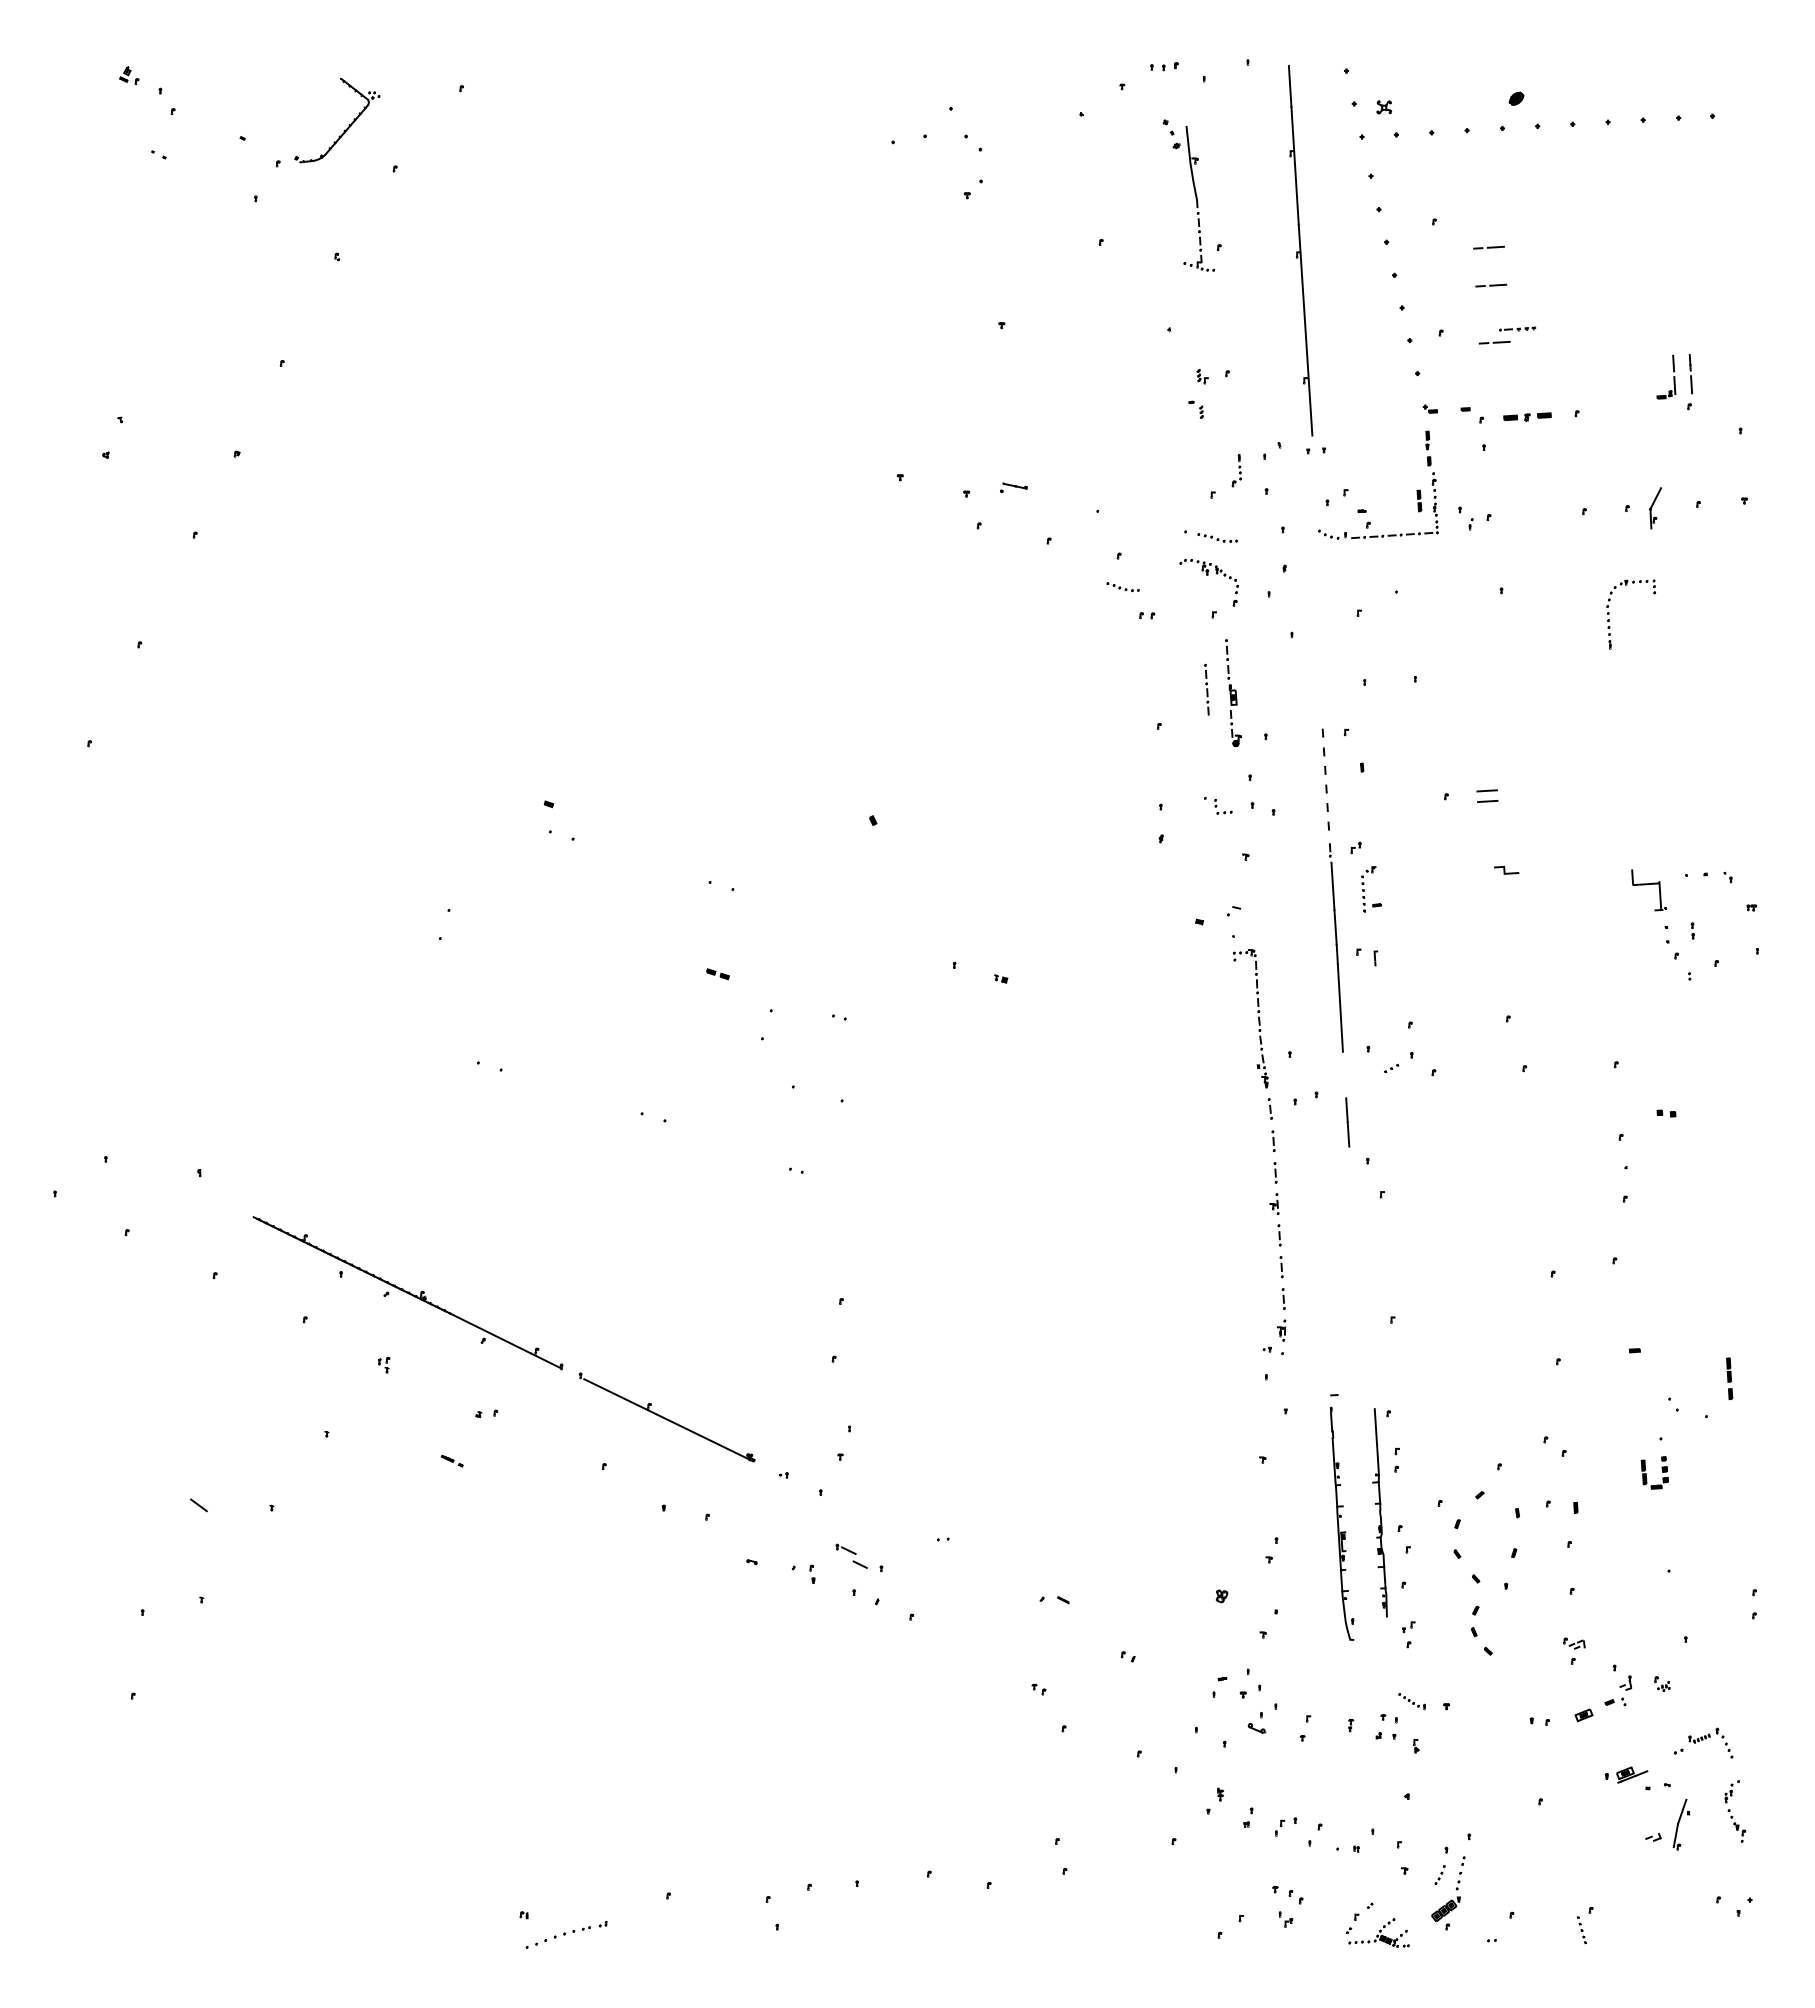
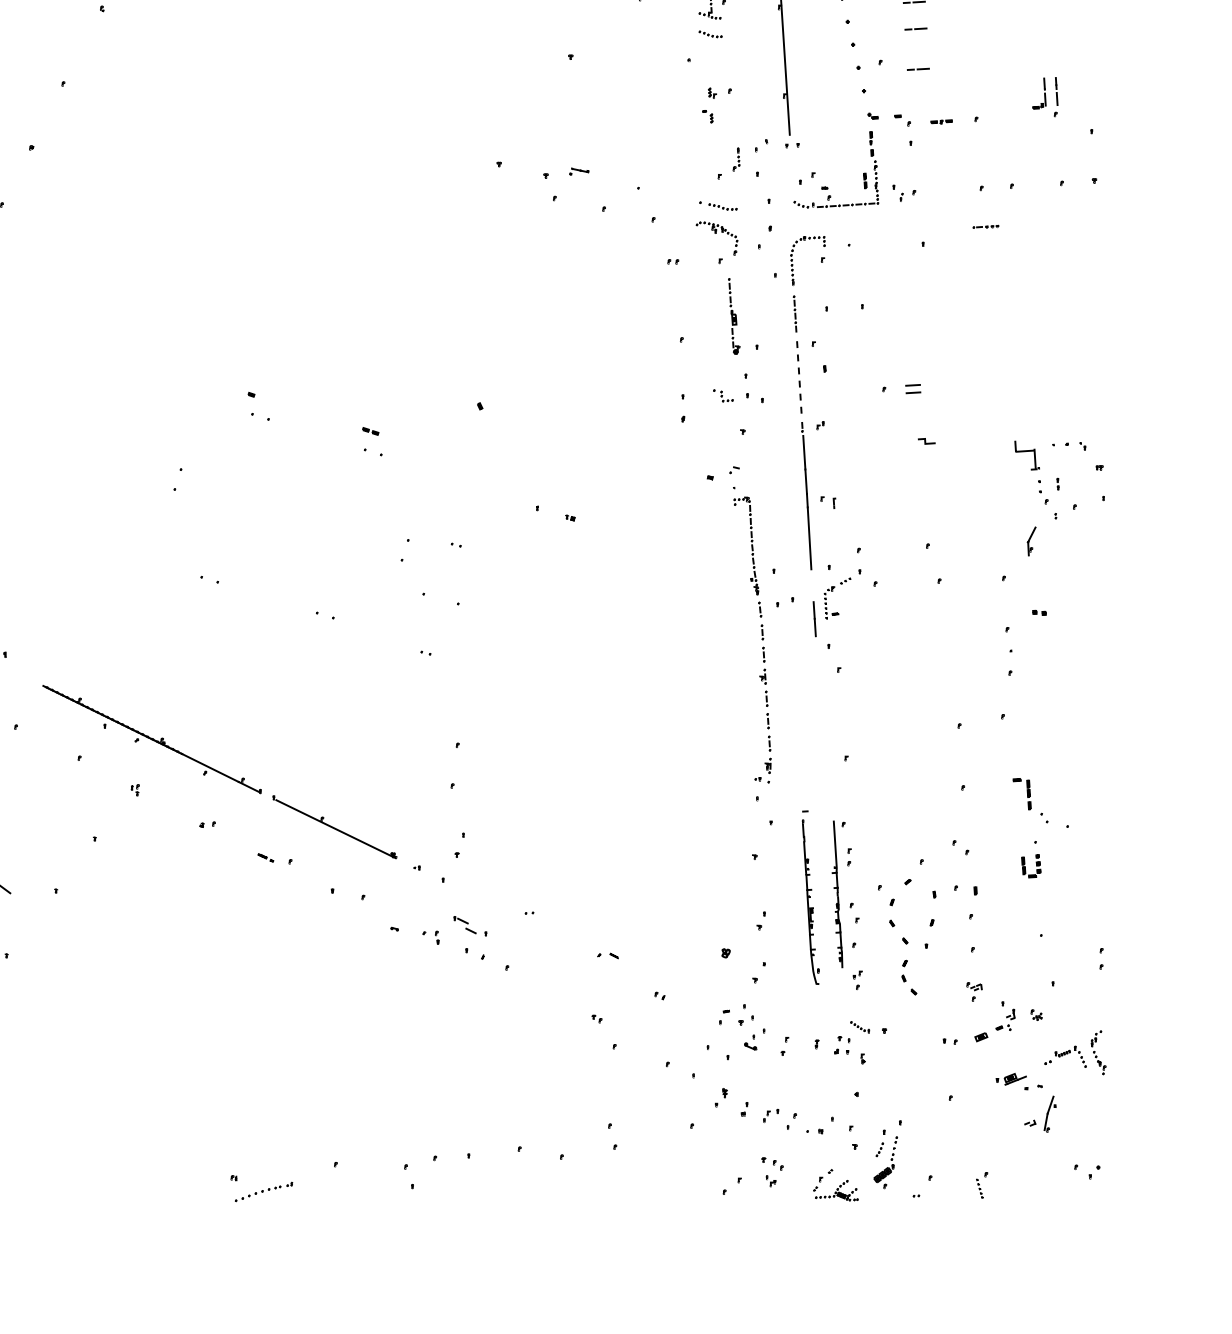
part: (1517, 328) -> (985, 226), moved
part: (1527, 417) -> (941, 122), size x0.62
part: (1655, 508) -> (1031, 541), moved
part: (1122, 587) -> (710, 34), moved
part: (1609, 614) -> (792, 260), moved
part: (1206, 689) -> (794, 313), moved
part: (1364, 889) -> (826, 602), moved
part: (717, 974) -> (370, 431), moved
part: (1729, 1378) -> (1028, 794), moved
part: (451, 1461) -> (265, 858), moved
part: (1735, 1811) -> (1098, 1052), moved

